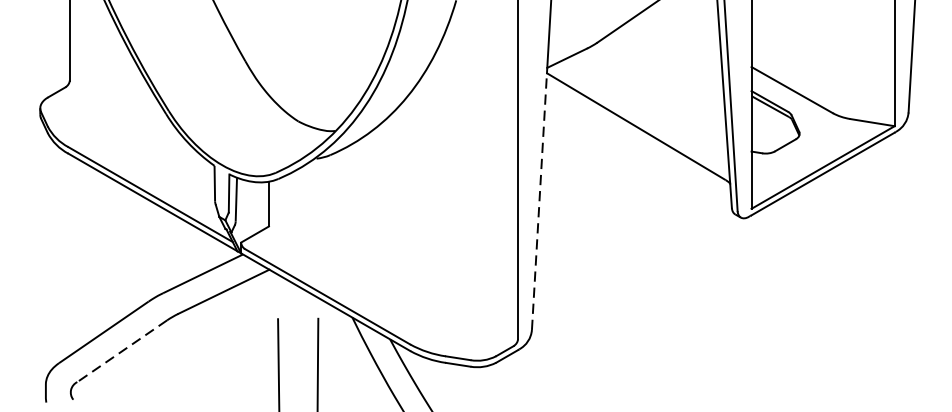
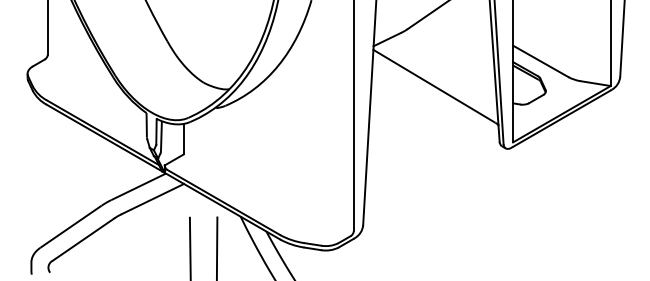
line: (539, 201) -> (368, 137), dashed -> solid
line: (122, 351) -> (83, 239), dashed -> solid

